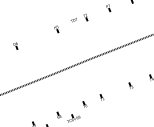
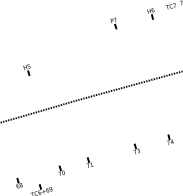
part: (79, 18) -> (67, 34), removed
part: (56, 29) -> (26, 70), moved

